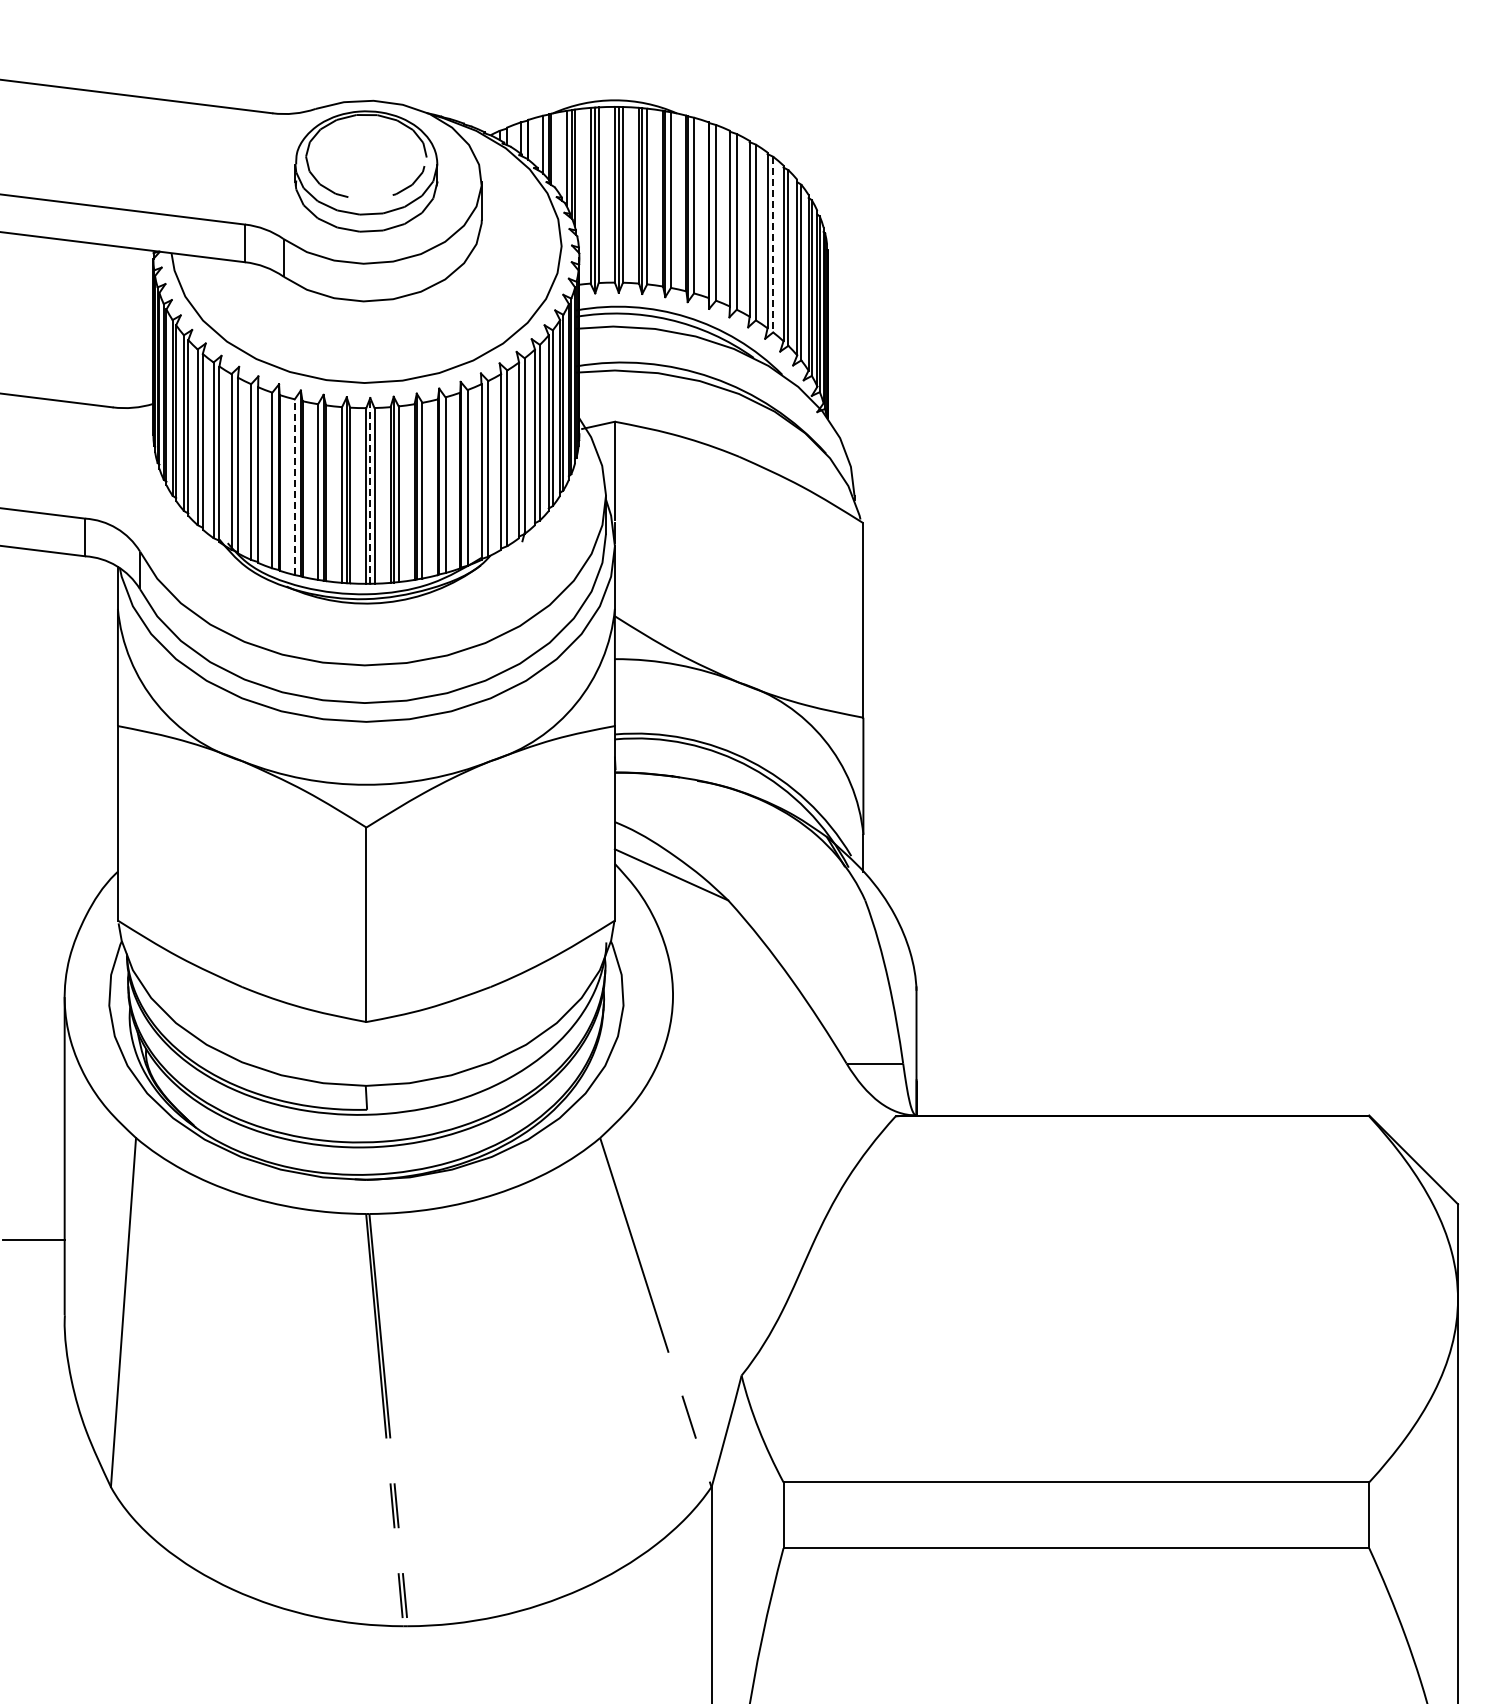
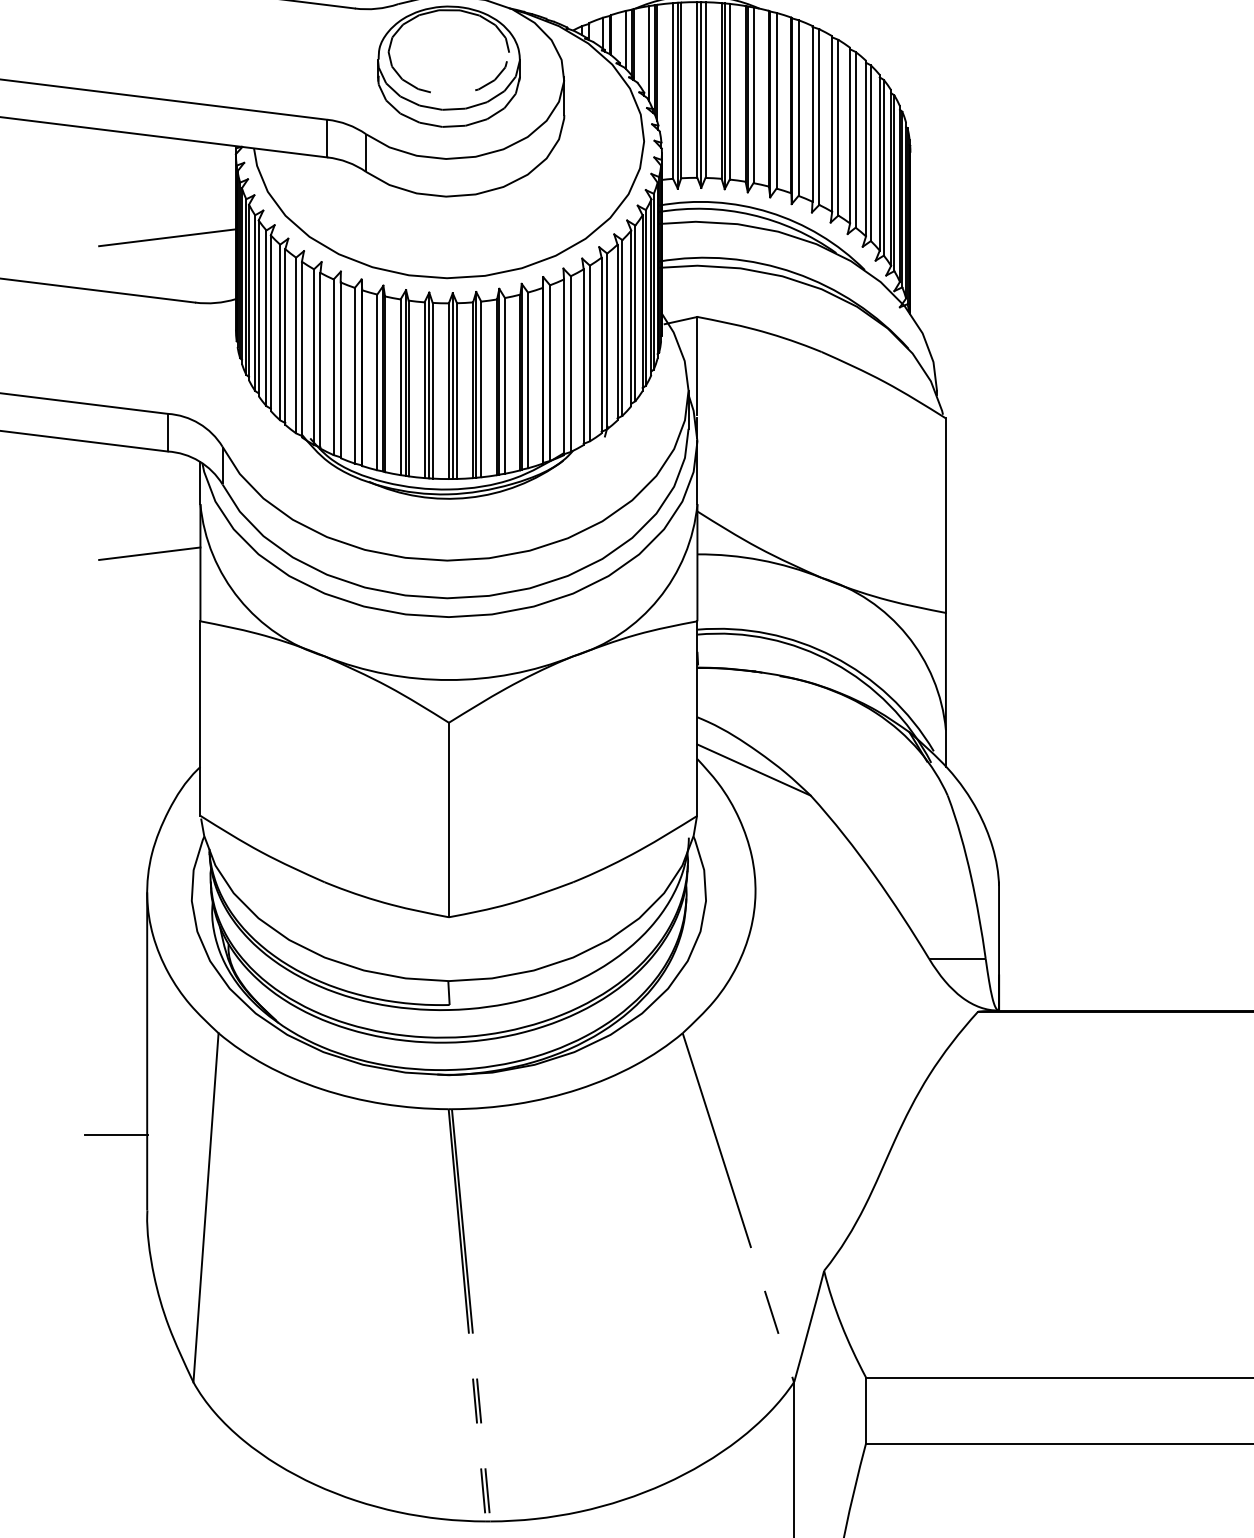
line: (773, 244) -> (856, 139), dashed -> solid
line: (84, 342) -> (167, 237), added
line: (294, 487) -> (377, 382), dashed -> solid
line: (370, 490) -> (453, 385), dashed -> solid
line: (66, 658) -> (149, 553), added

